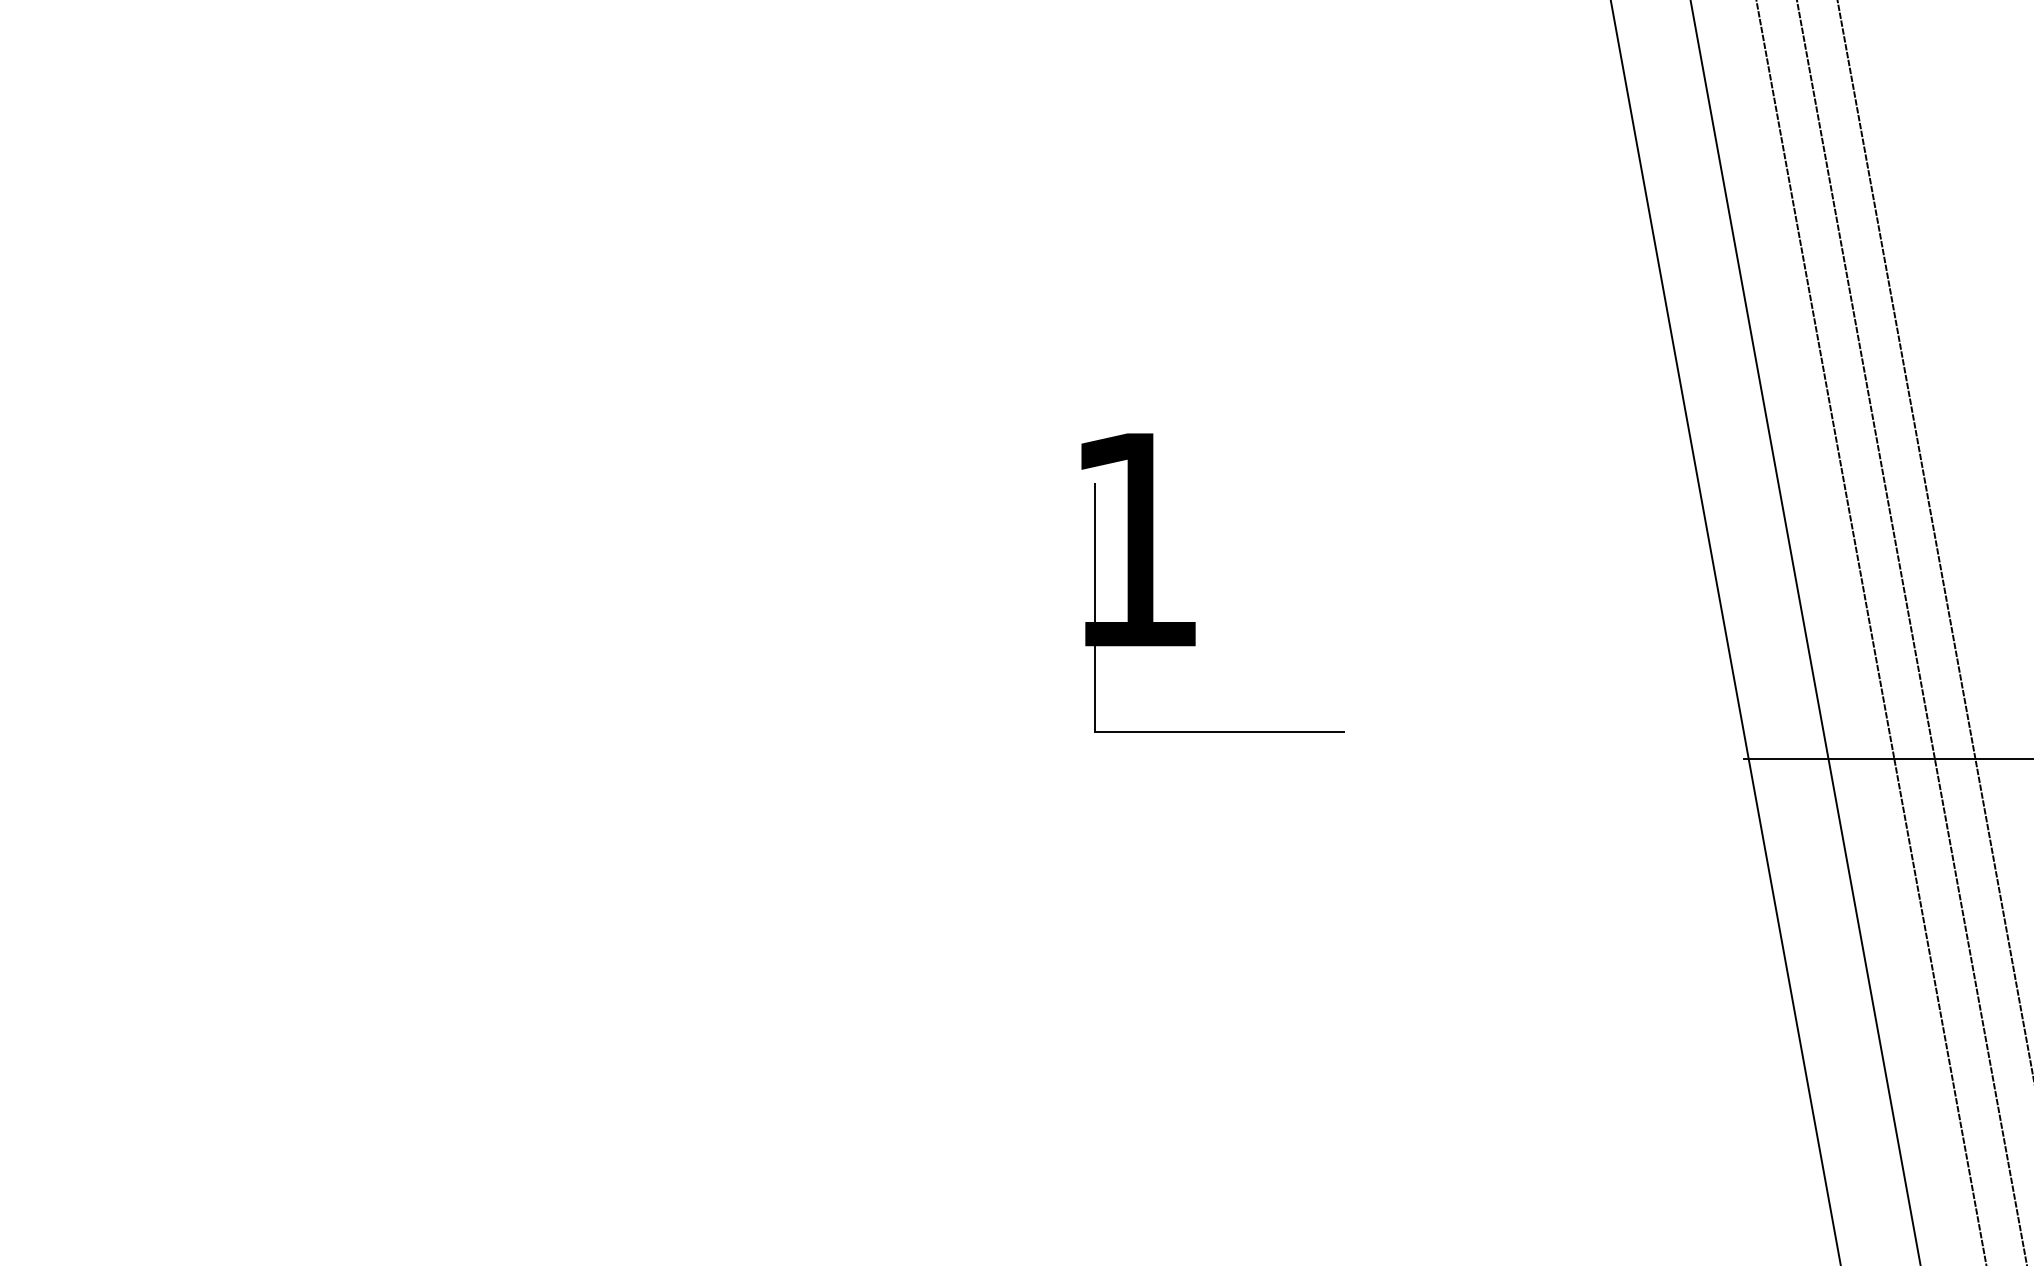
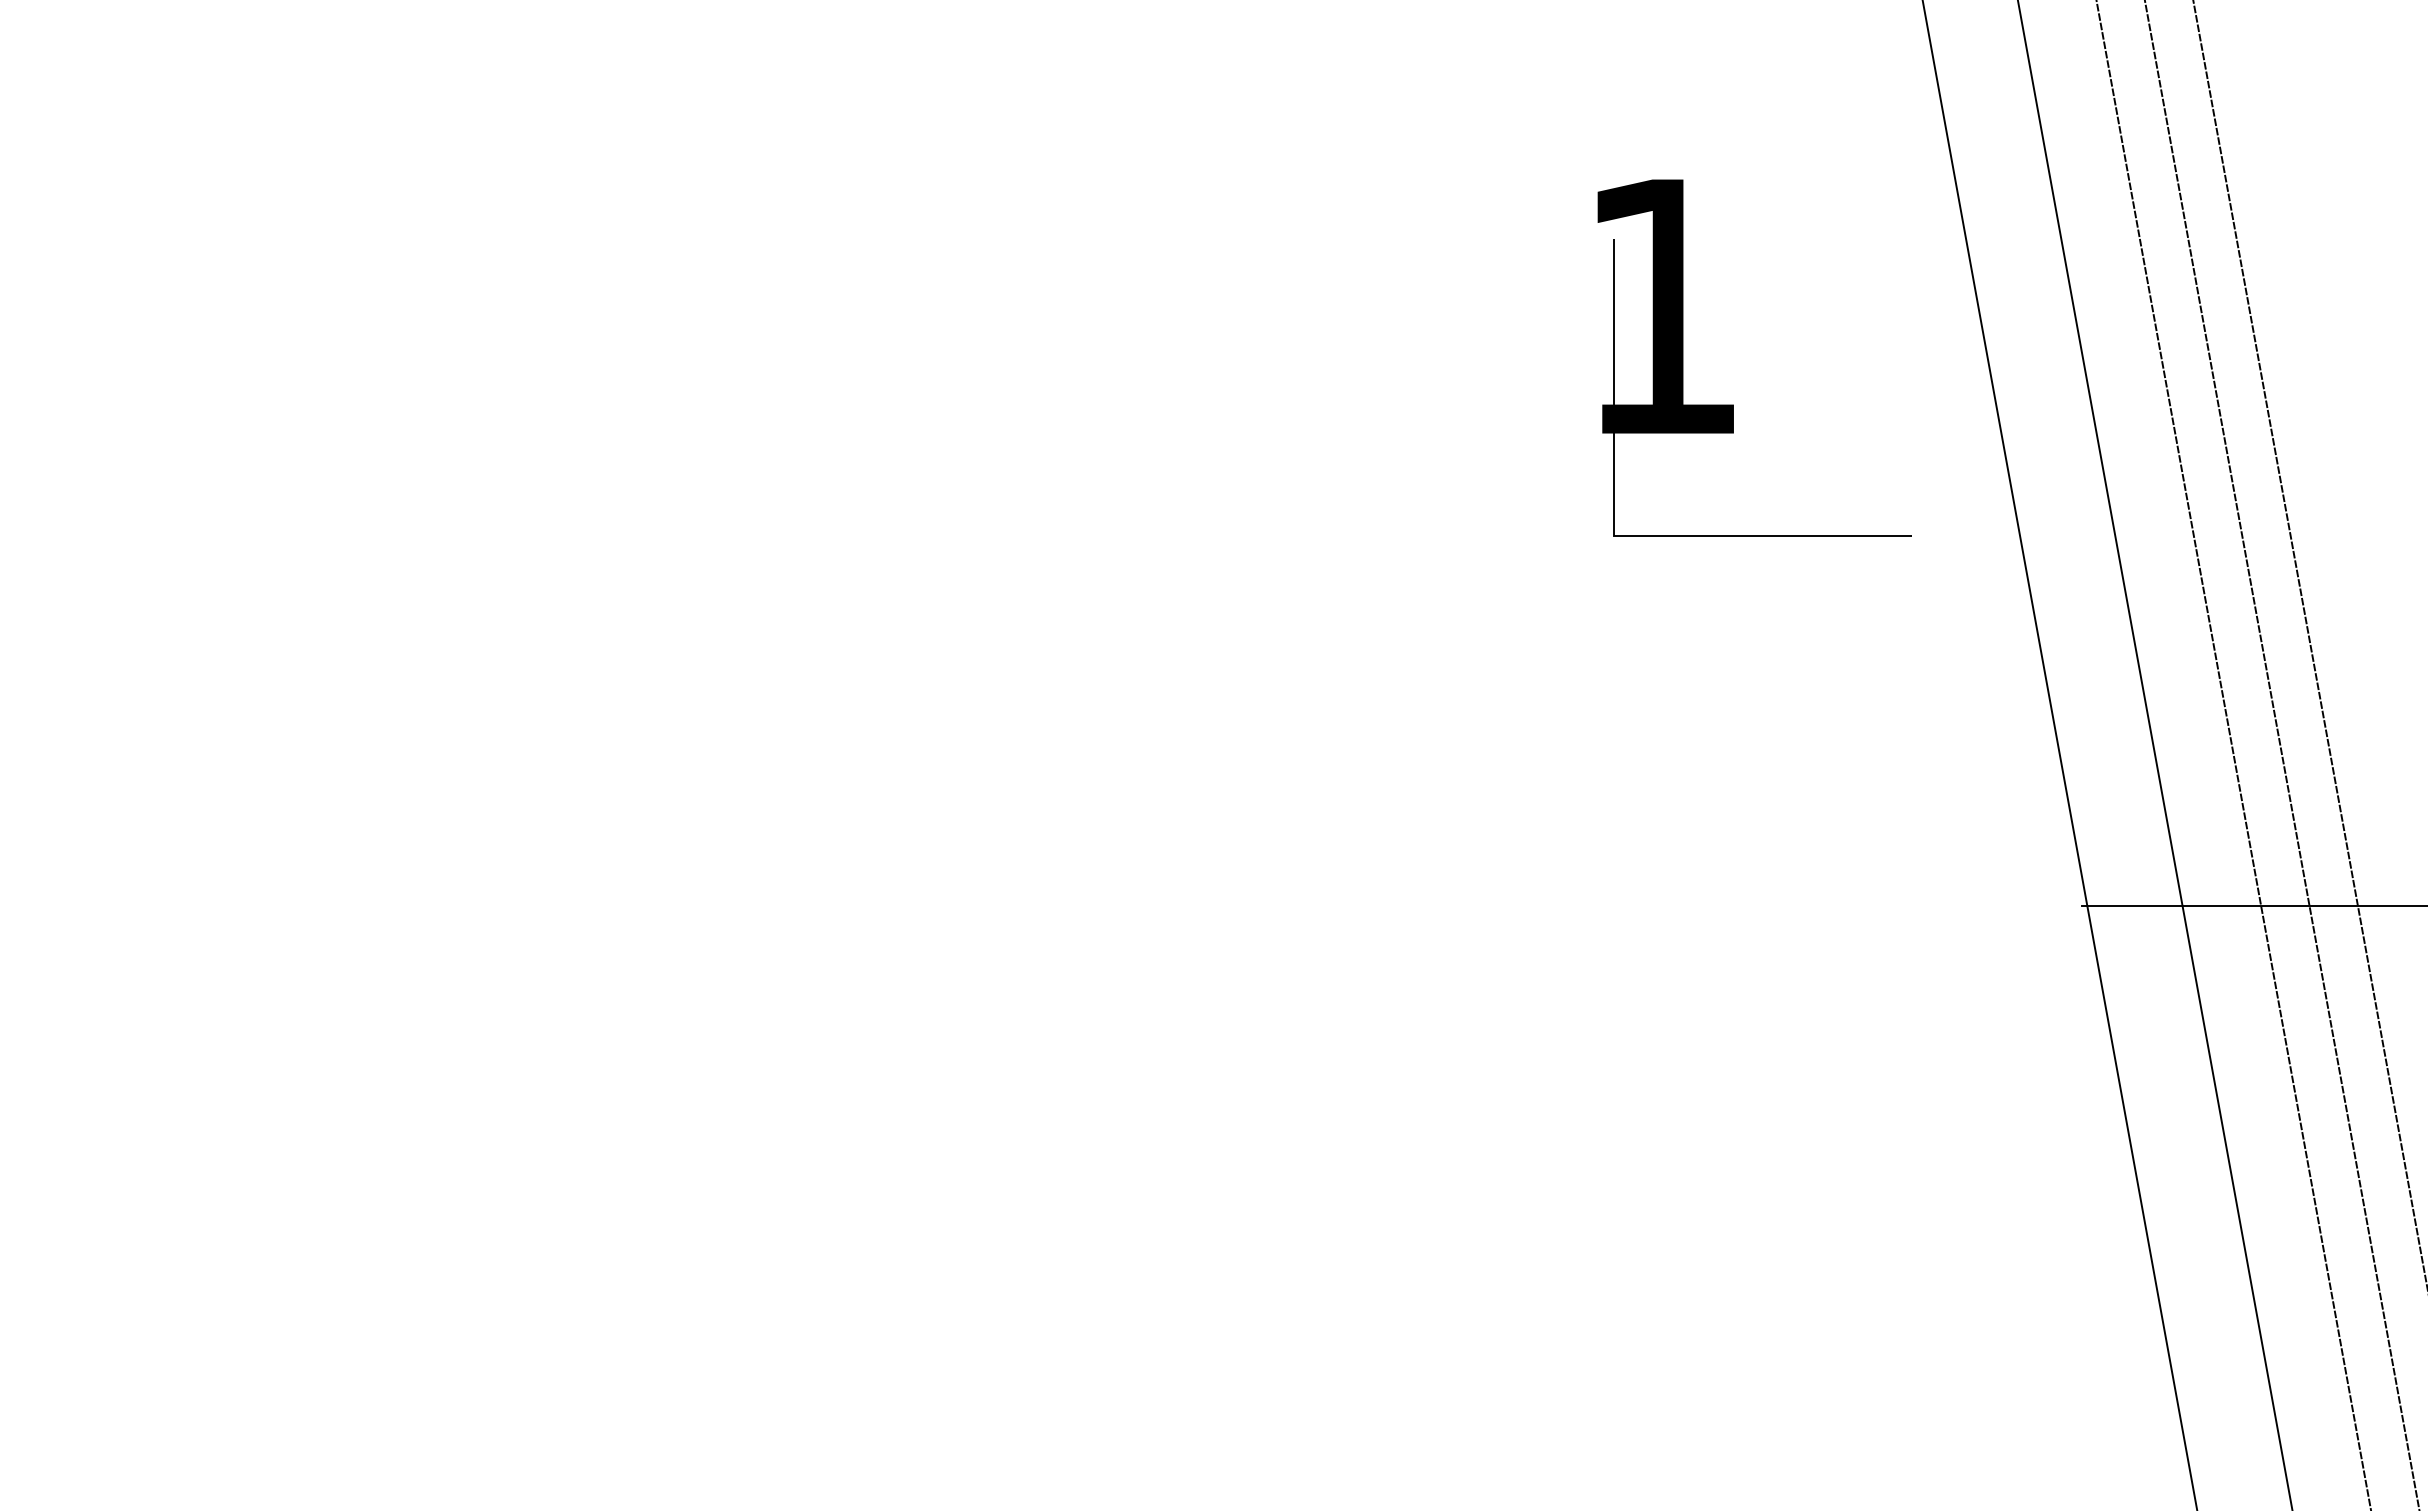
part: (1195, 622) -> (1733, 405), moved

